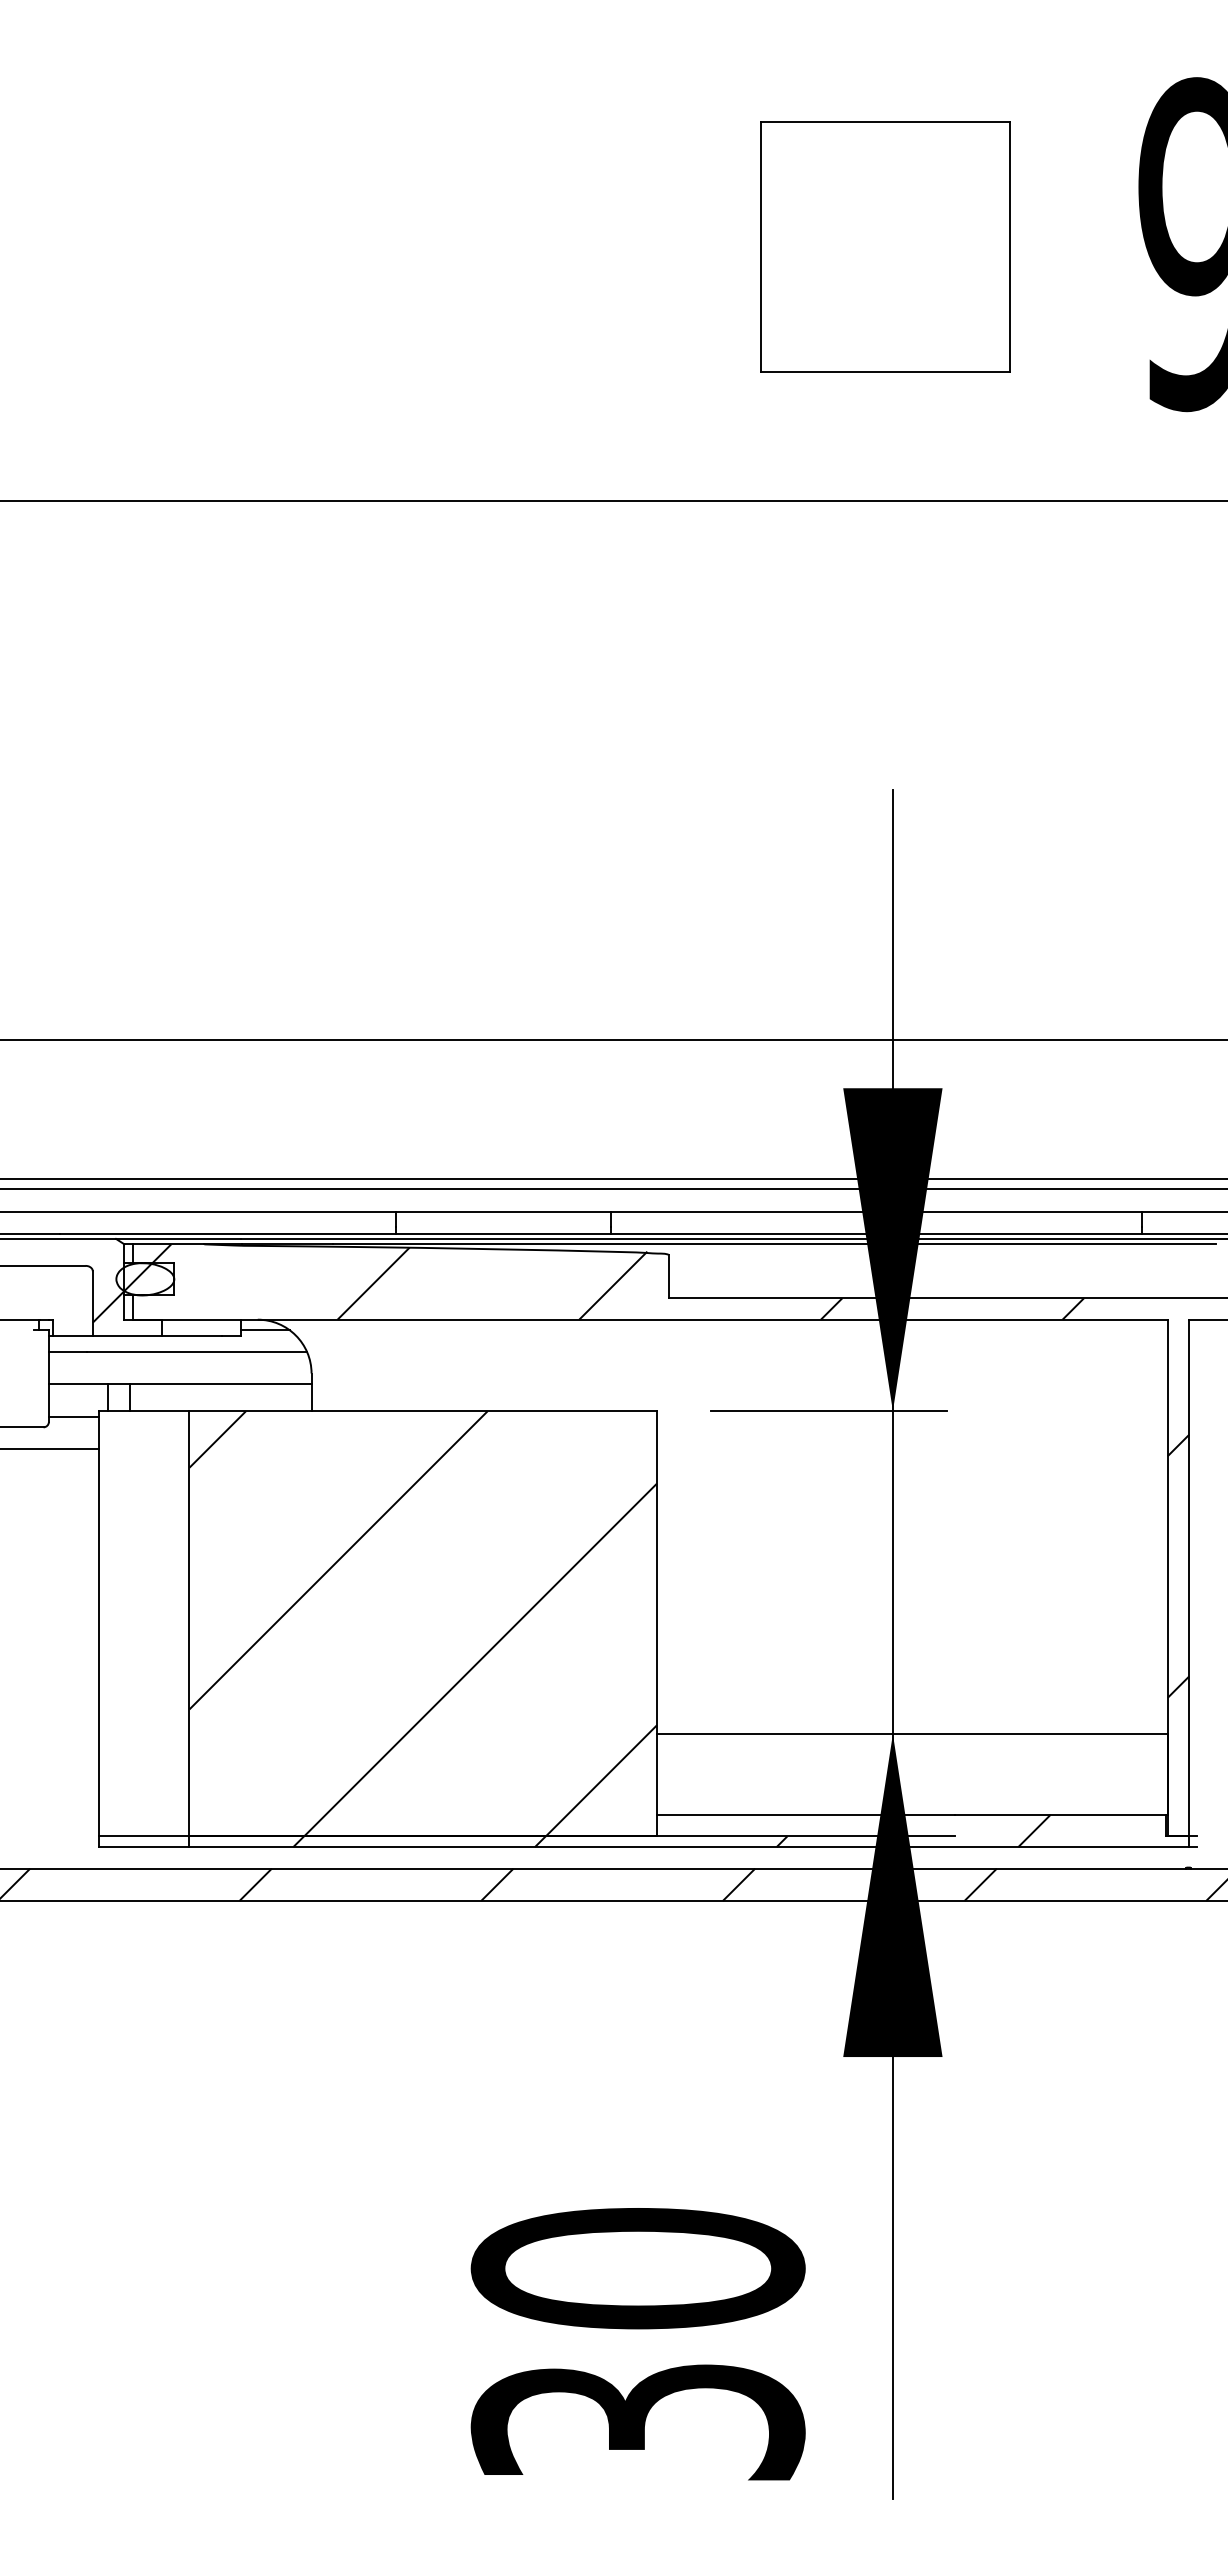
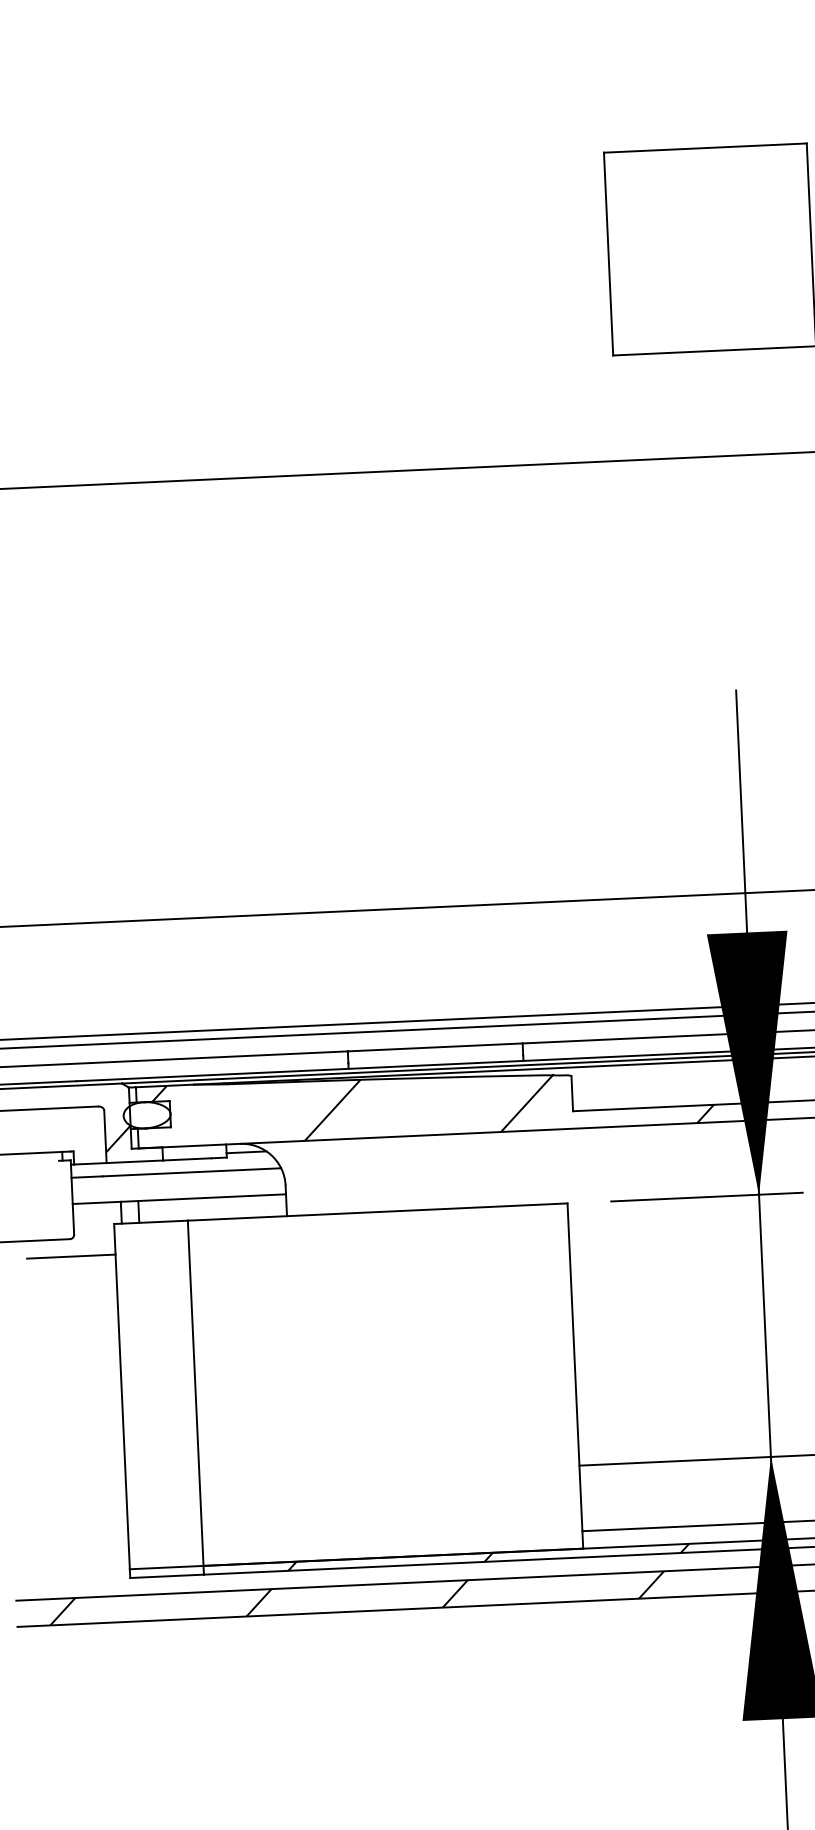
hatch: (137, 1277) -> (140, 1114), removed
line: (73, 1416) -> (93, 1229), removed
hatch: (423, 1623) -> (385, 1384), removed

